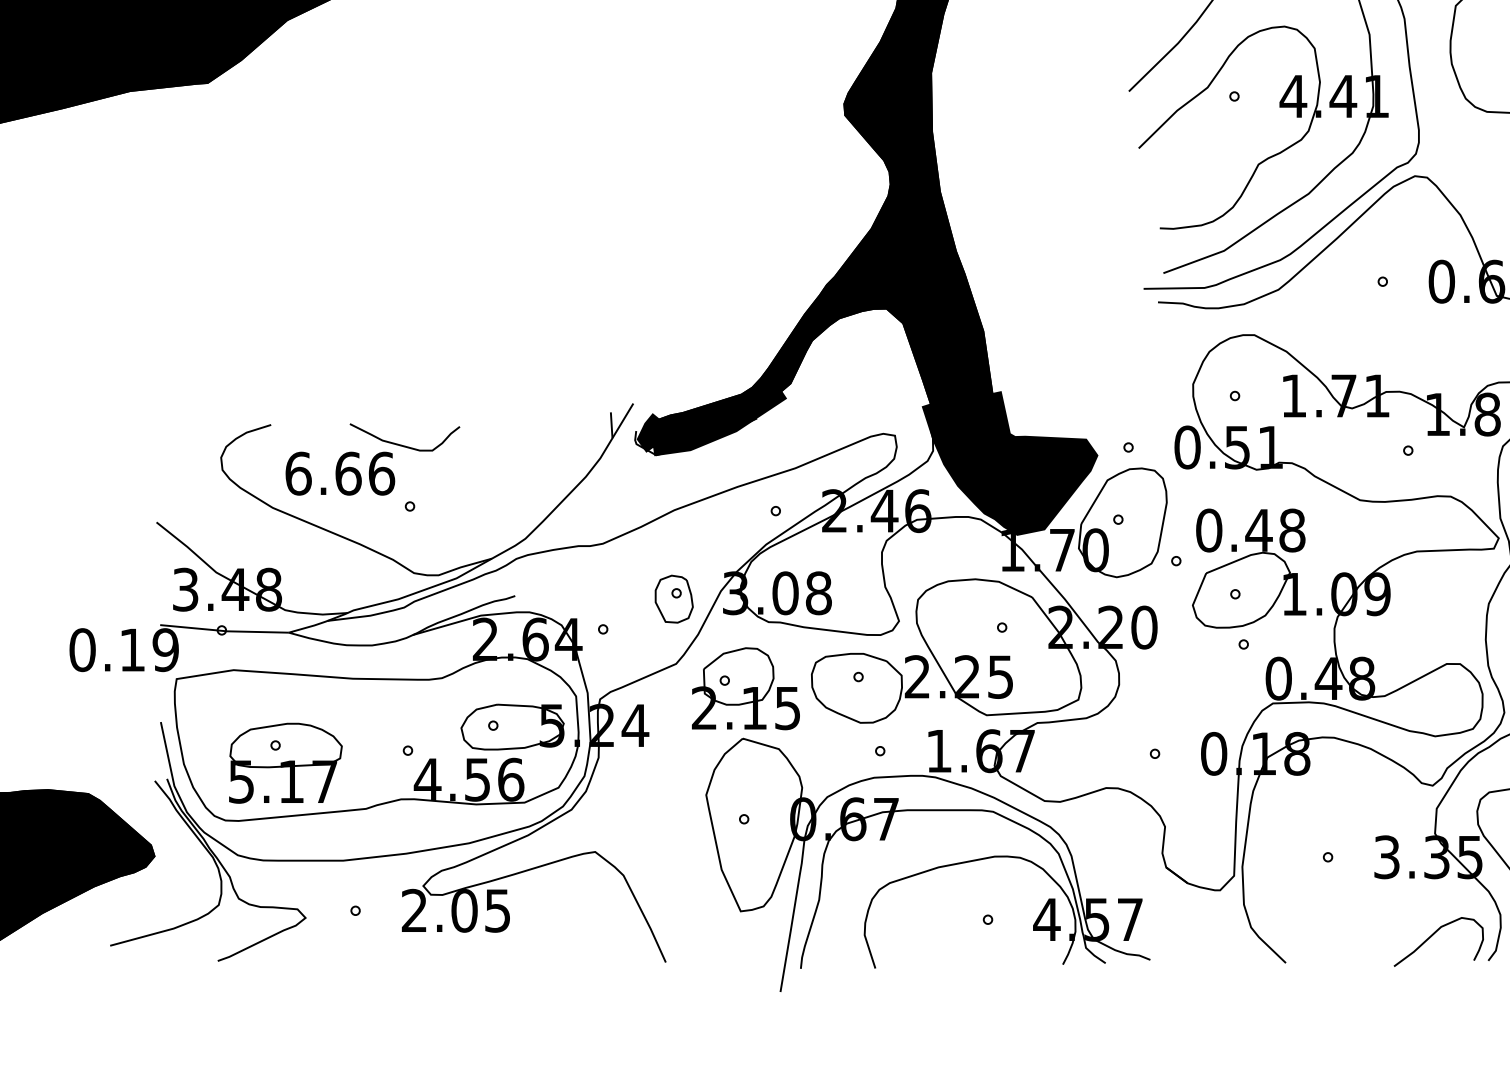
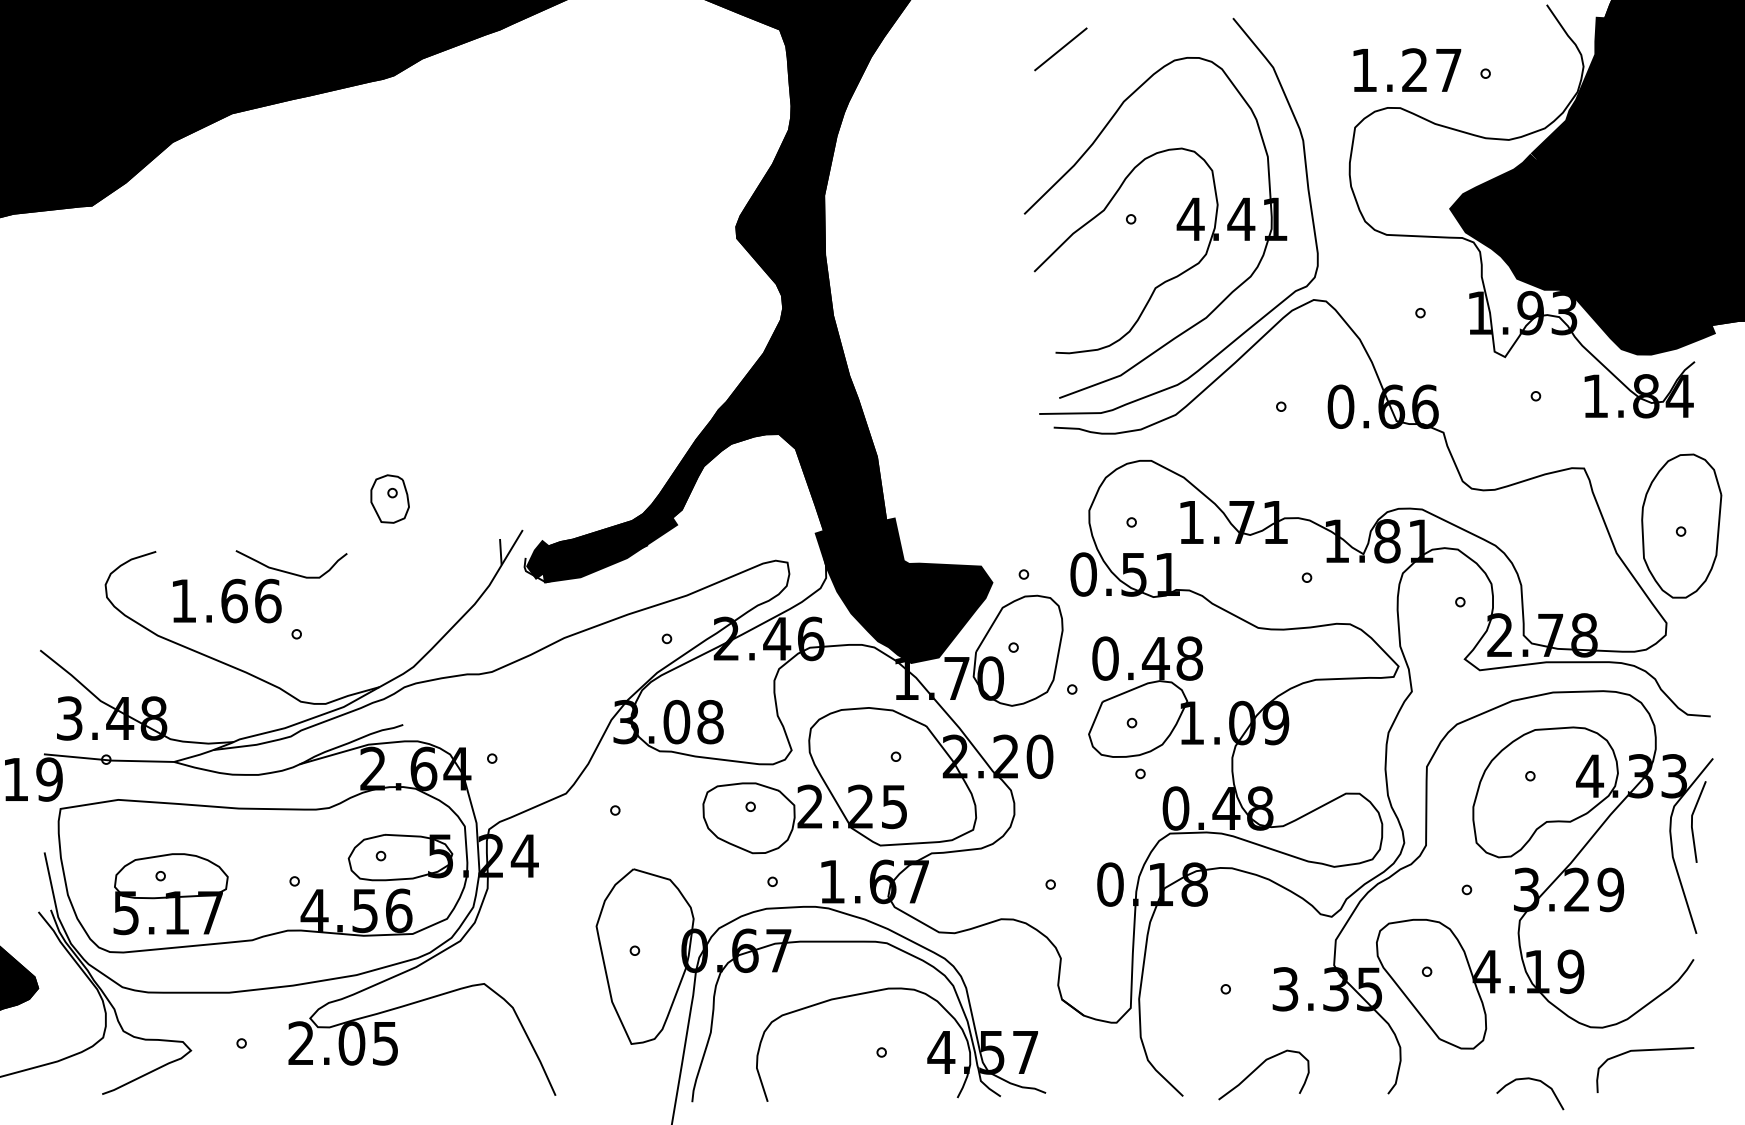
text: (298, 473) -> (183, 600), 6.66 -> 1.66
part: (673, 598) -> (389, 498), moved
part: (745, 688) -> (636, 818), removed
curve: (1433, 935) -> (1258, 1068), moved

